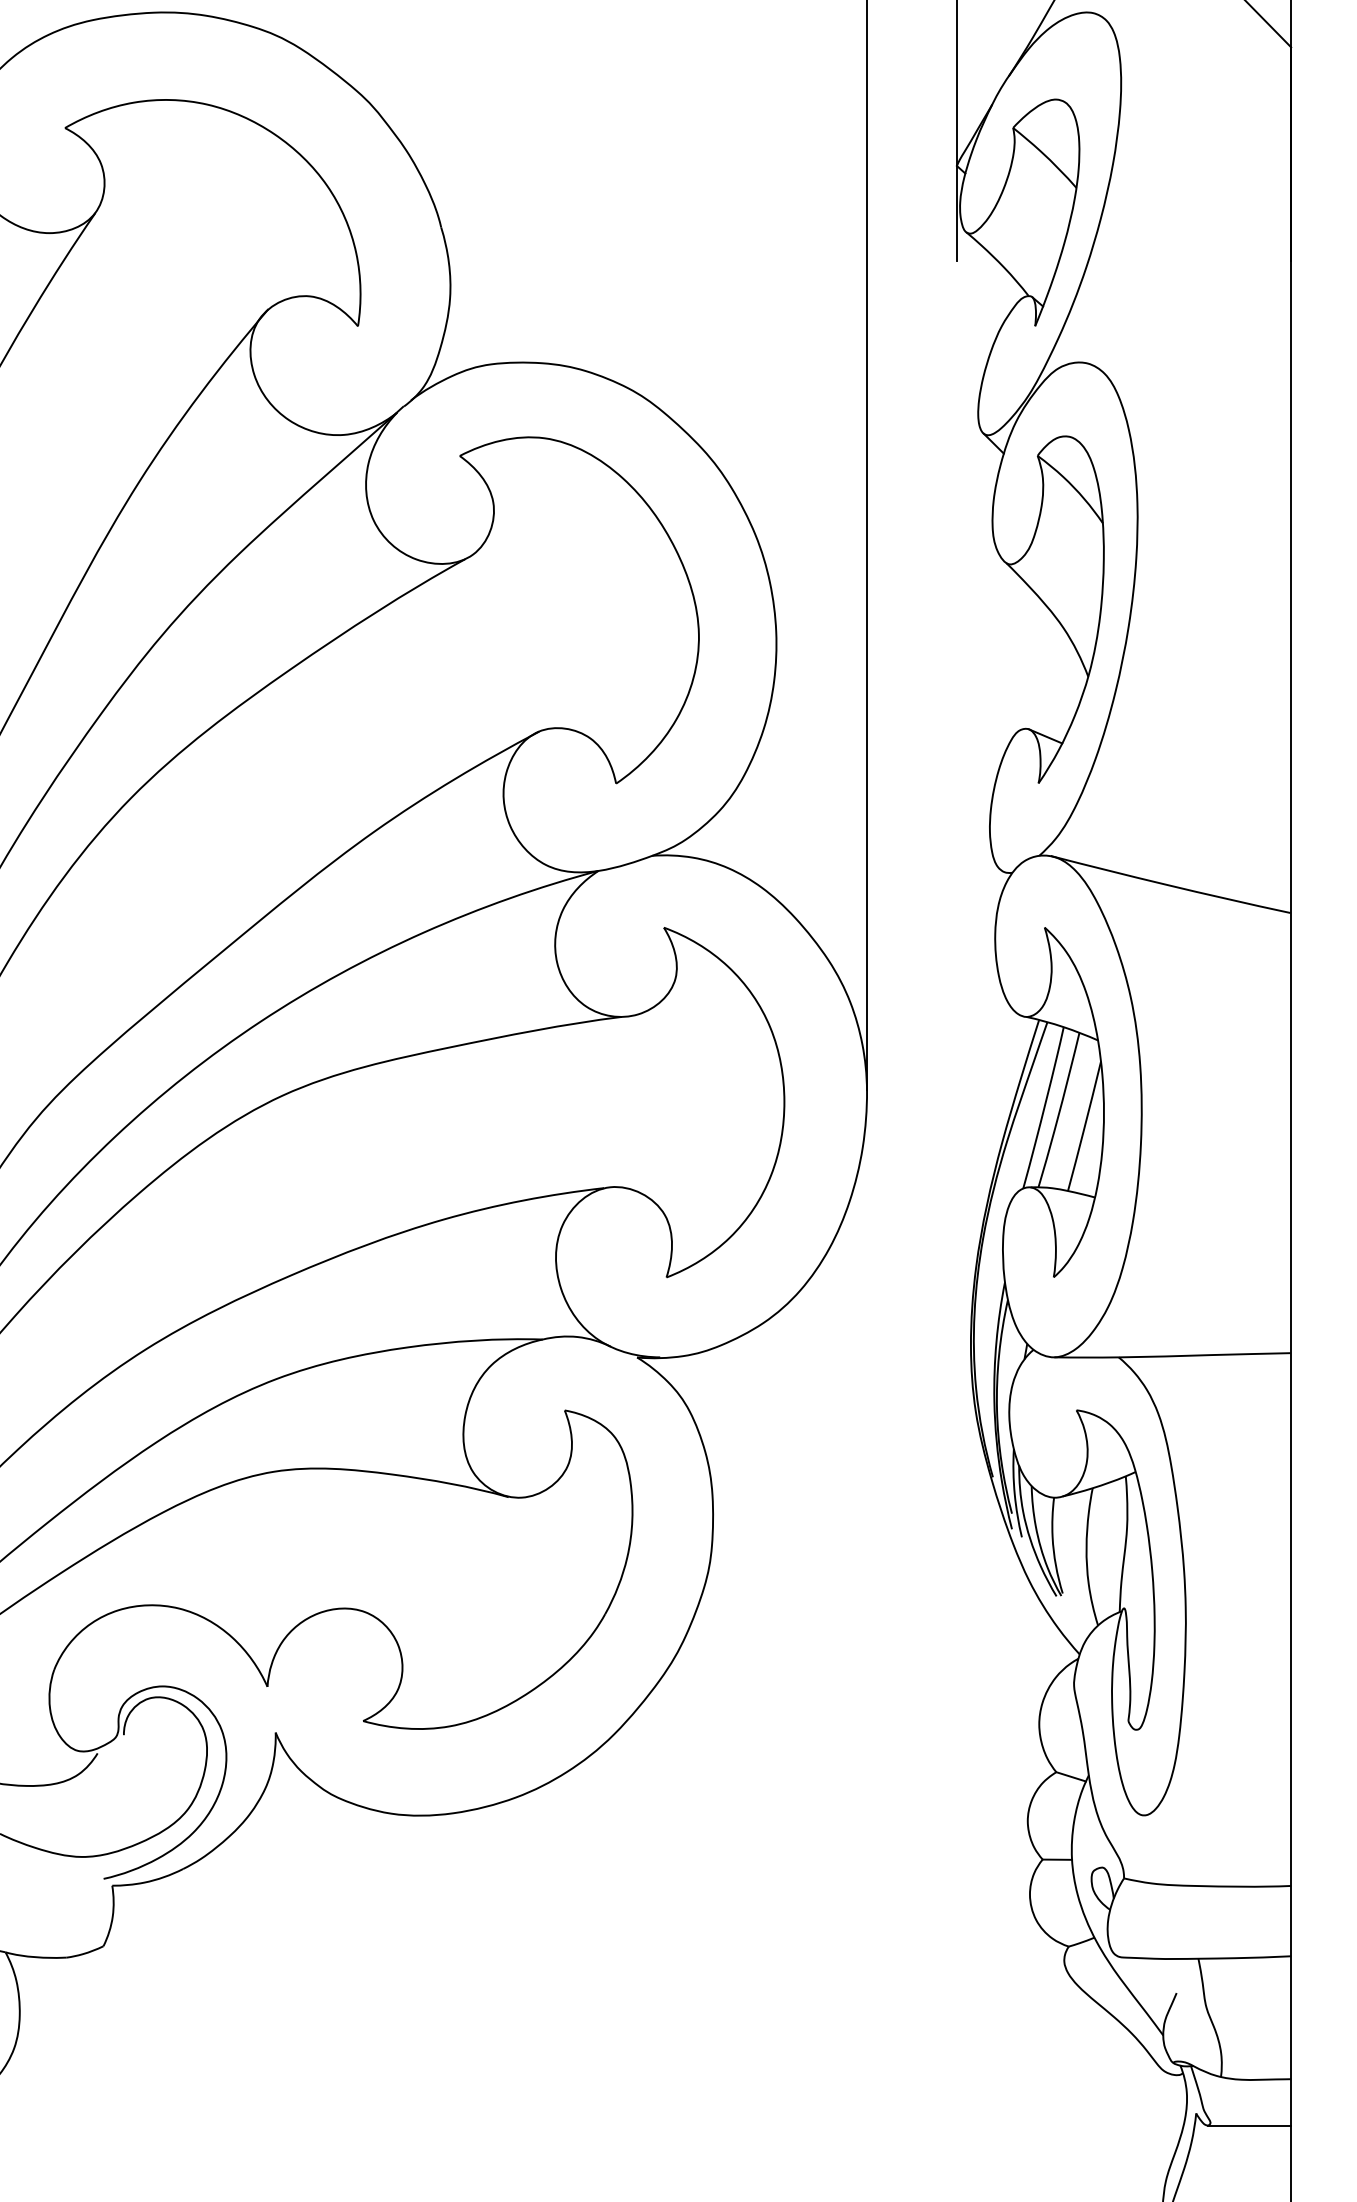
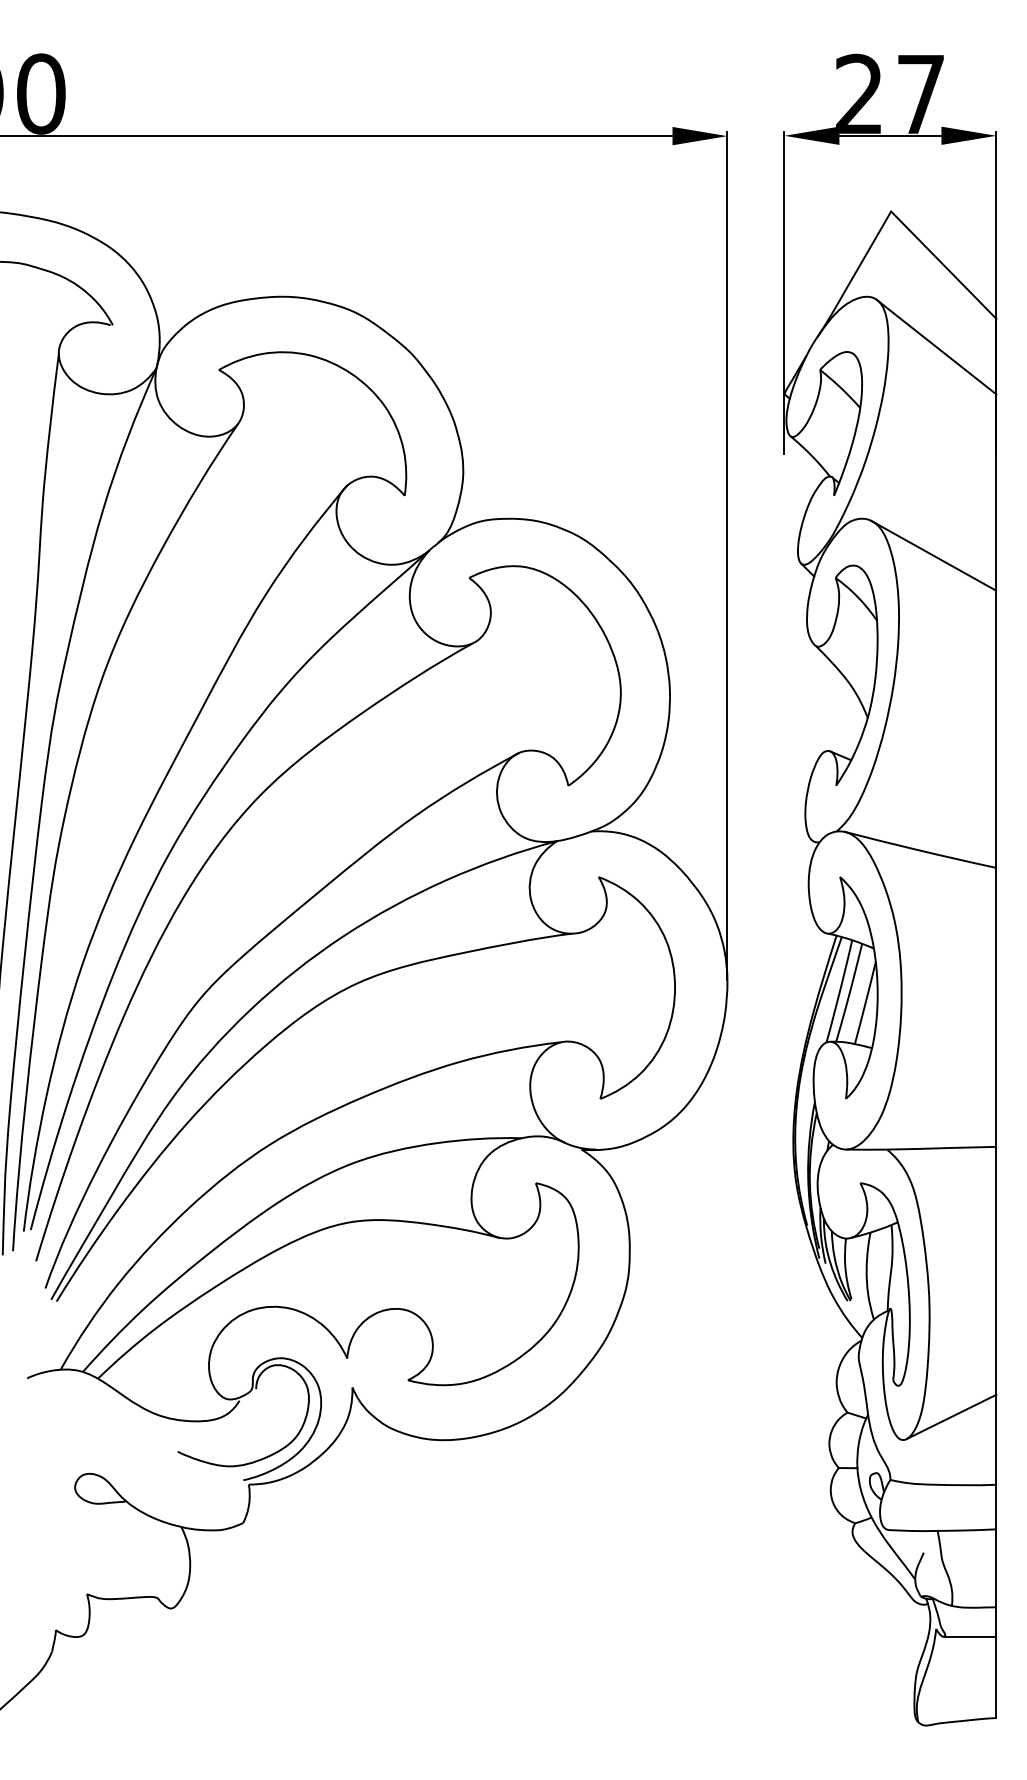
line: (1196, 90) -> (936, 346), added
line: (1191, 420) -> (933, 555), added
line: (1220, 1778) -> (951, 1416), added

